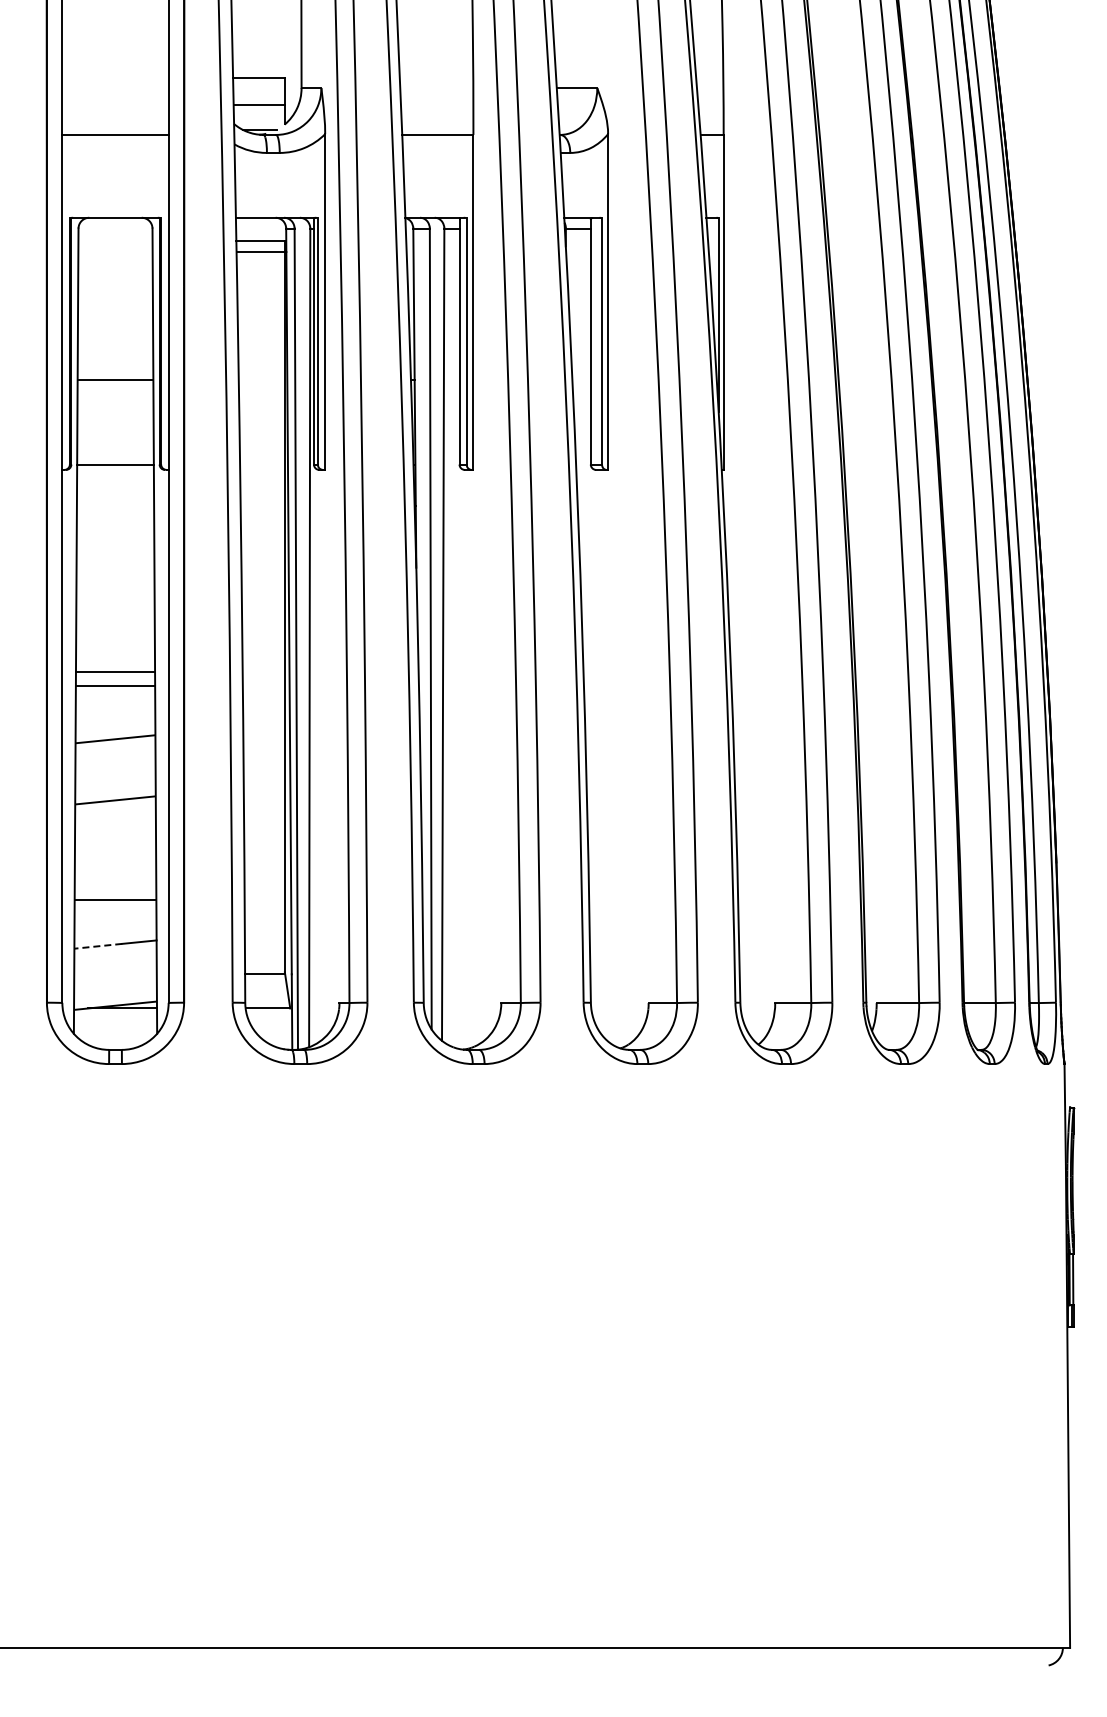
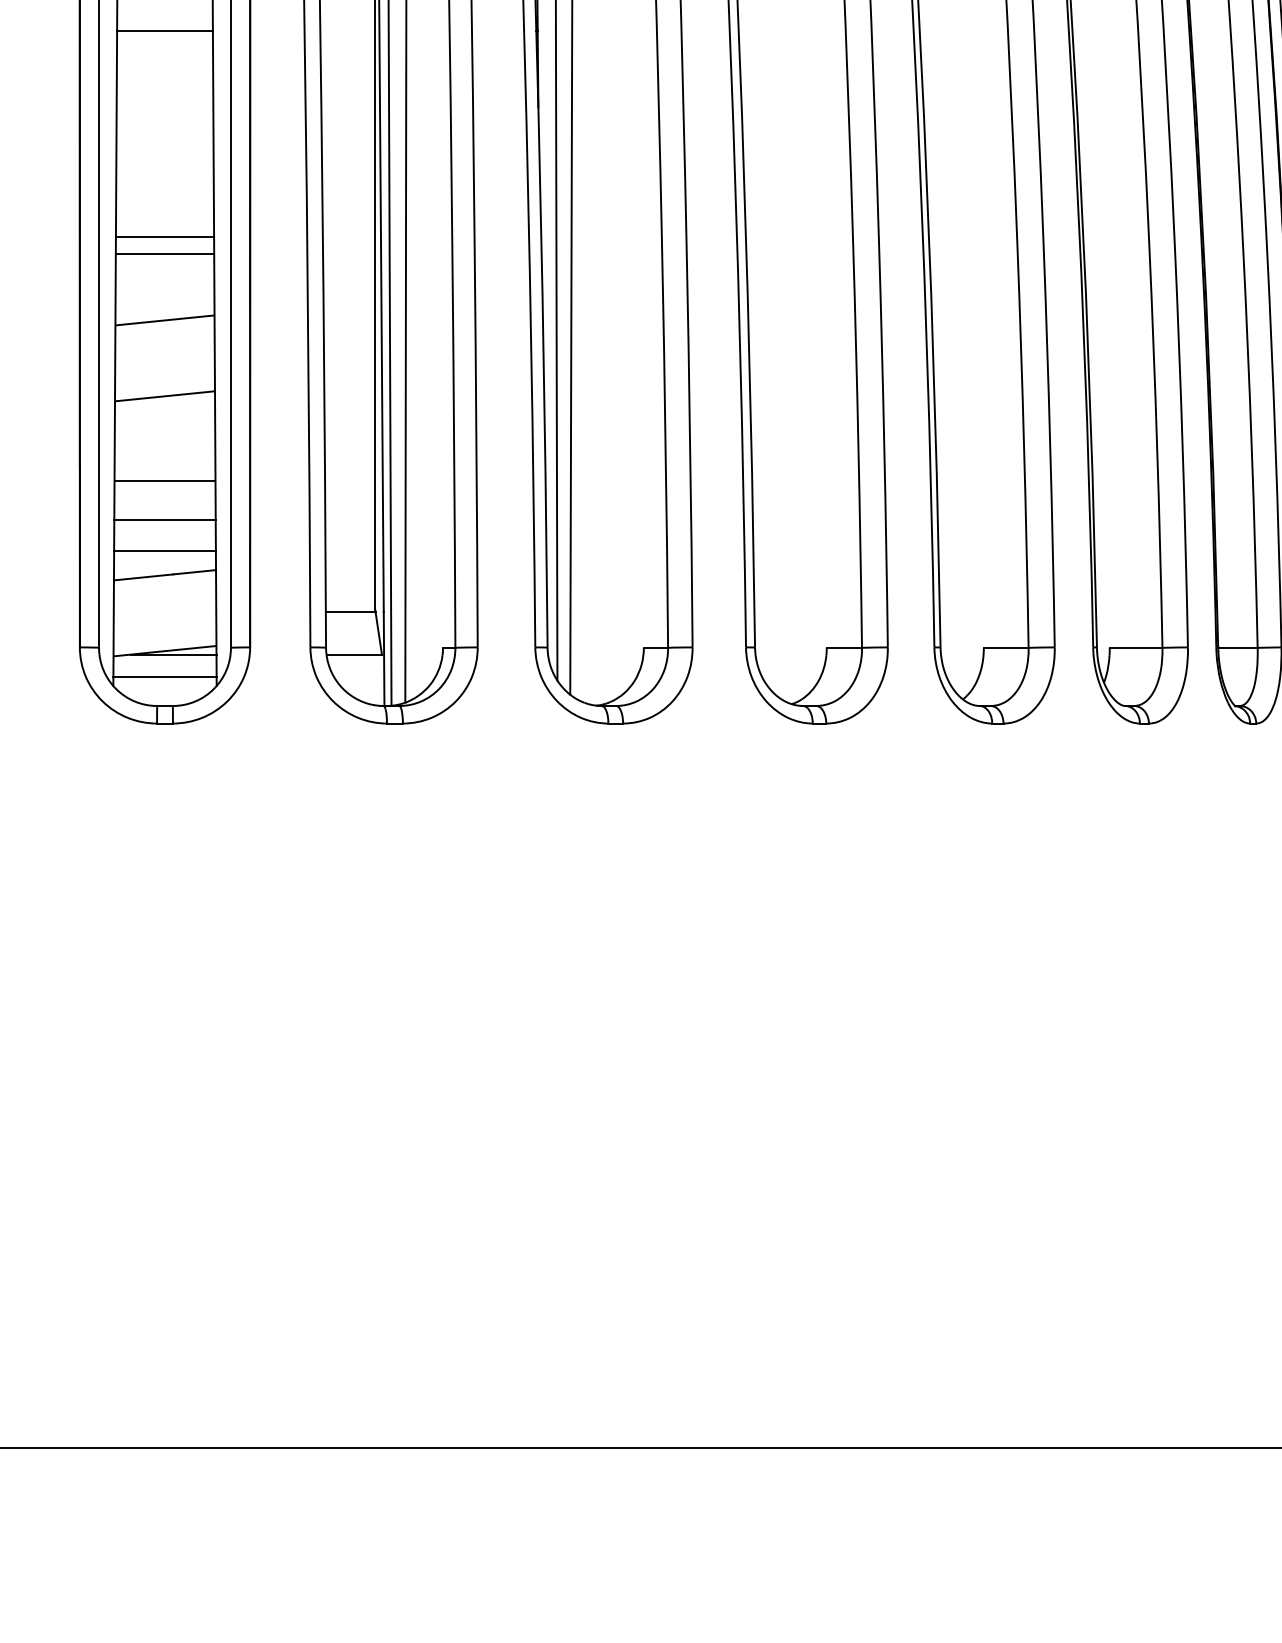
line: (115, 505) -> (164, 30), added
line: (115, 868) -> (164, 480), added
line: (115, 924) -> (164, 550), added
line: (97, 946) -> (142, 577), dashed -> solid
line: (115, 1026) -> (164, 676), added

